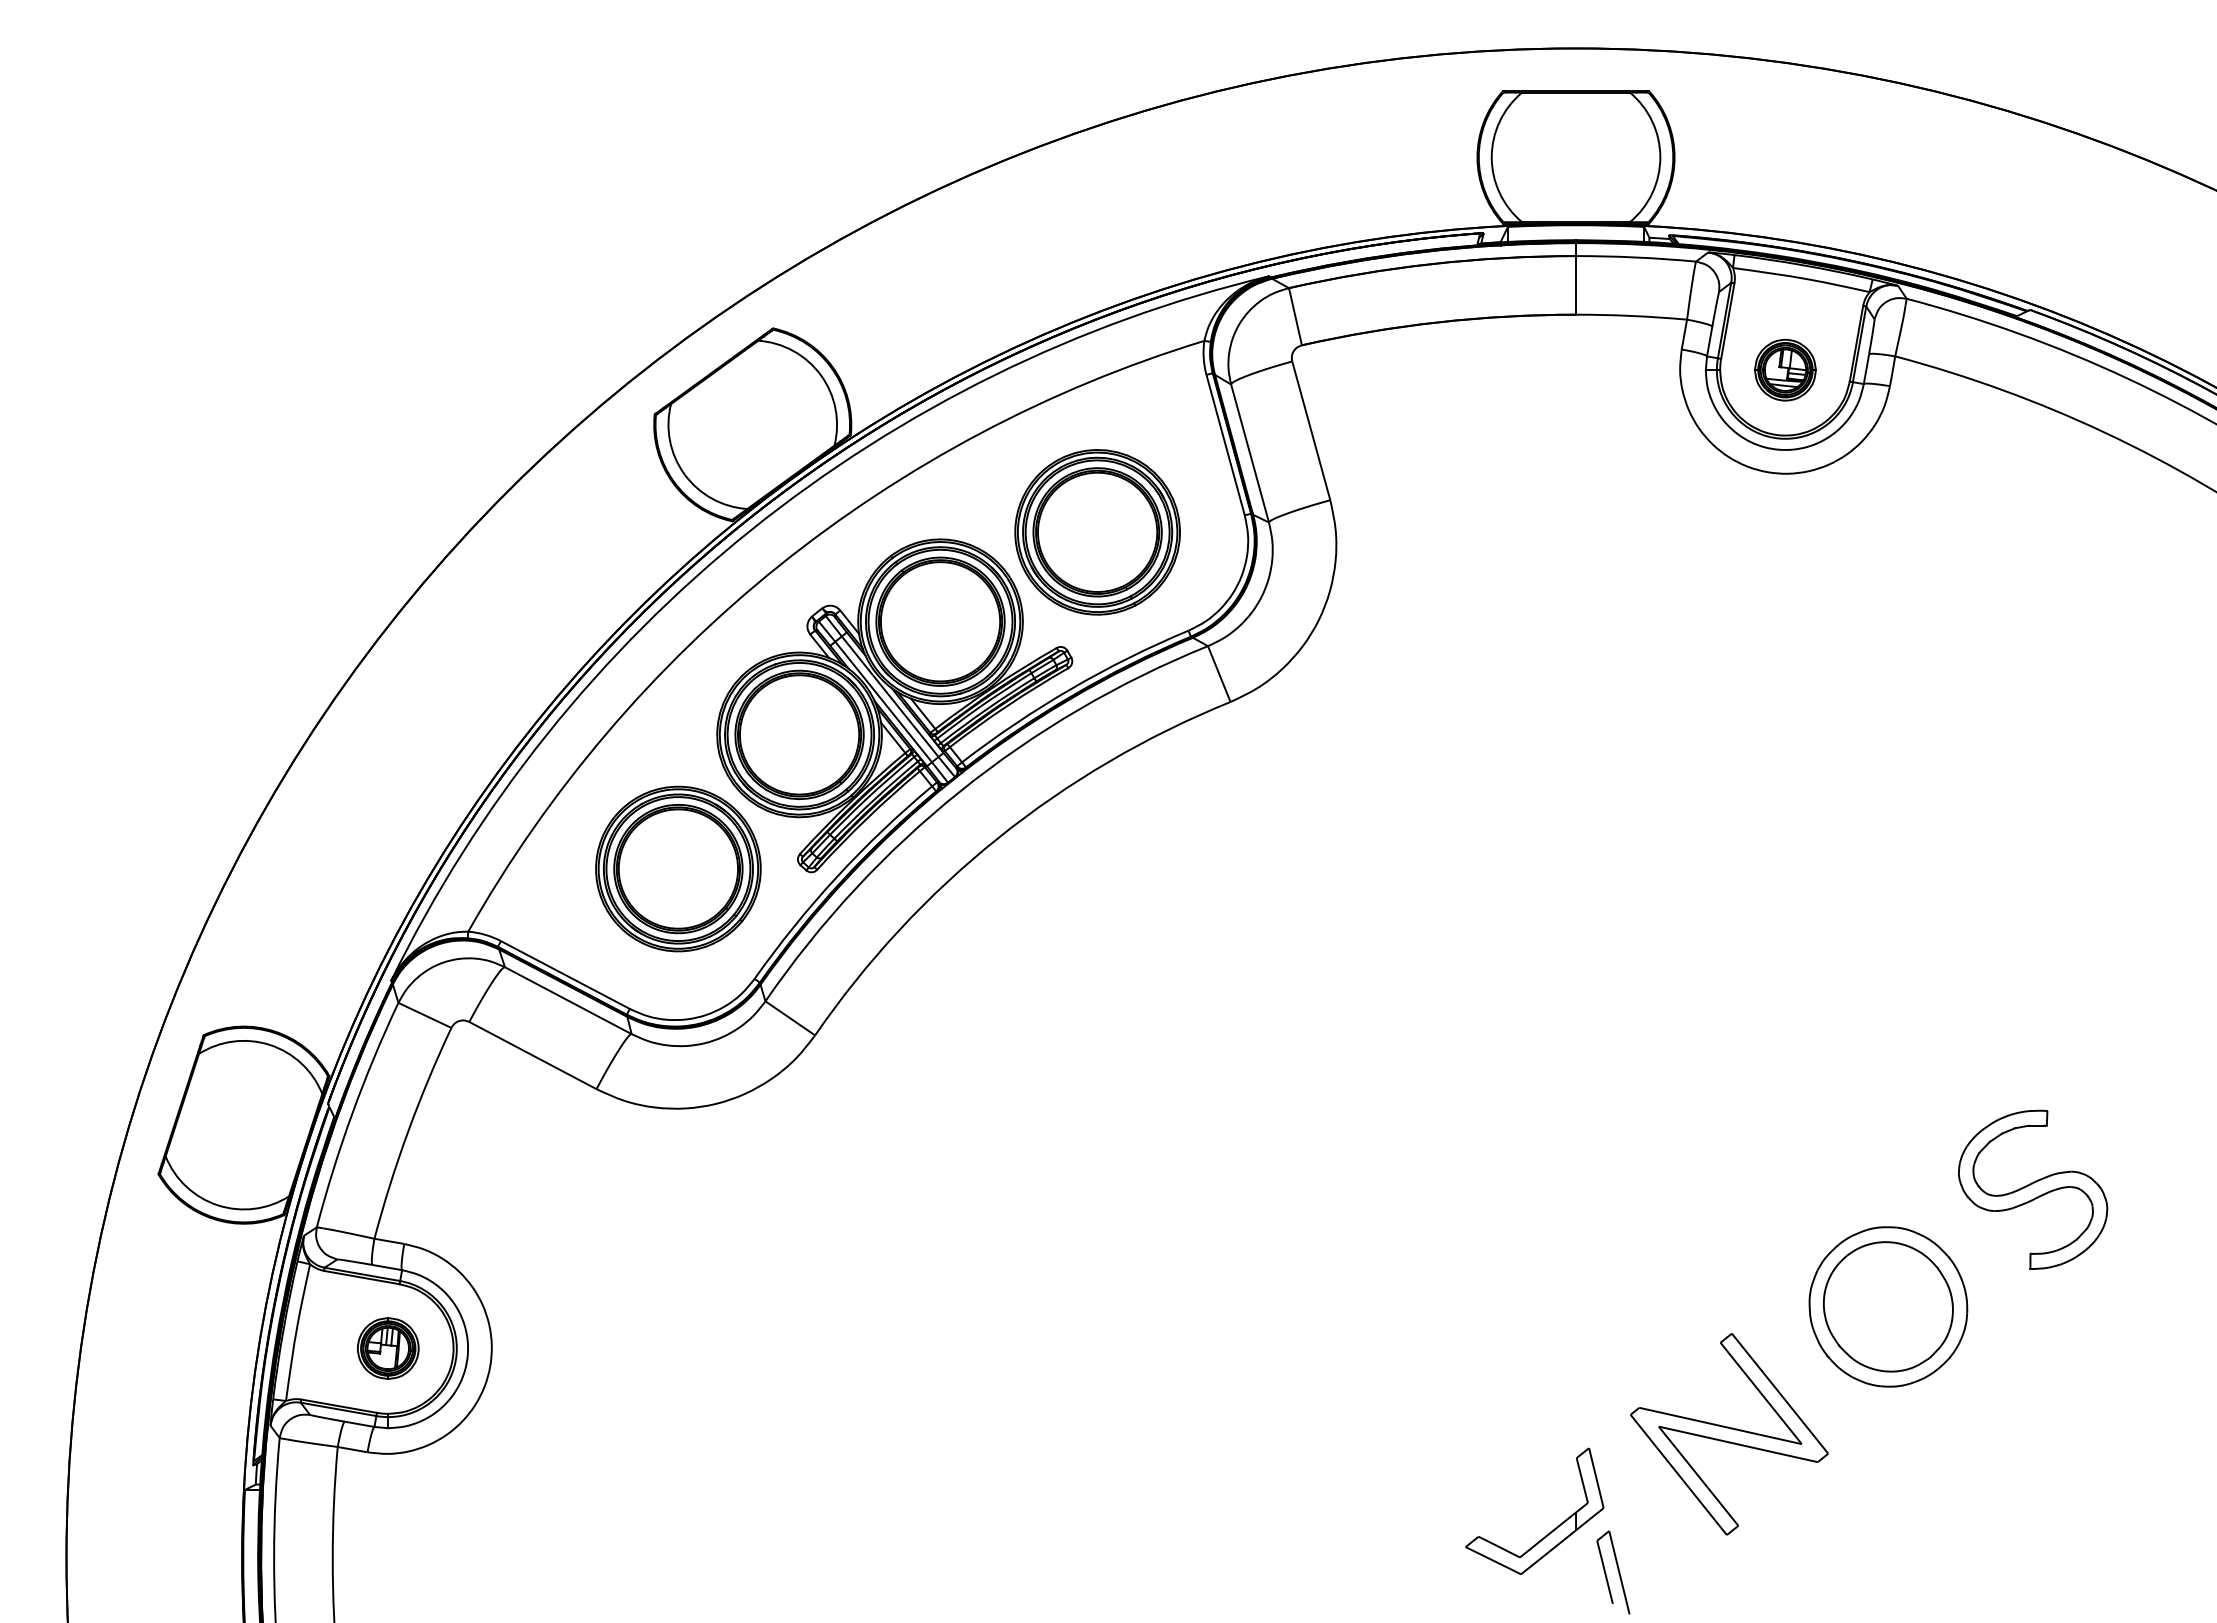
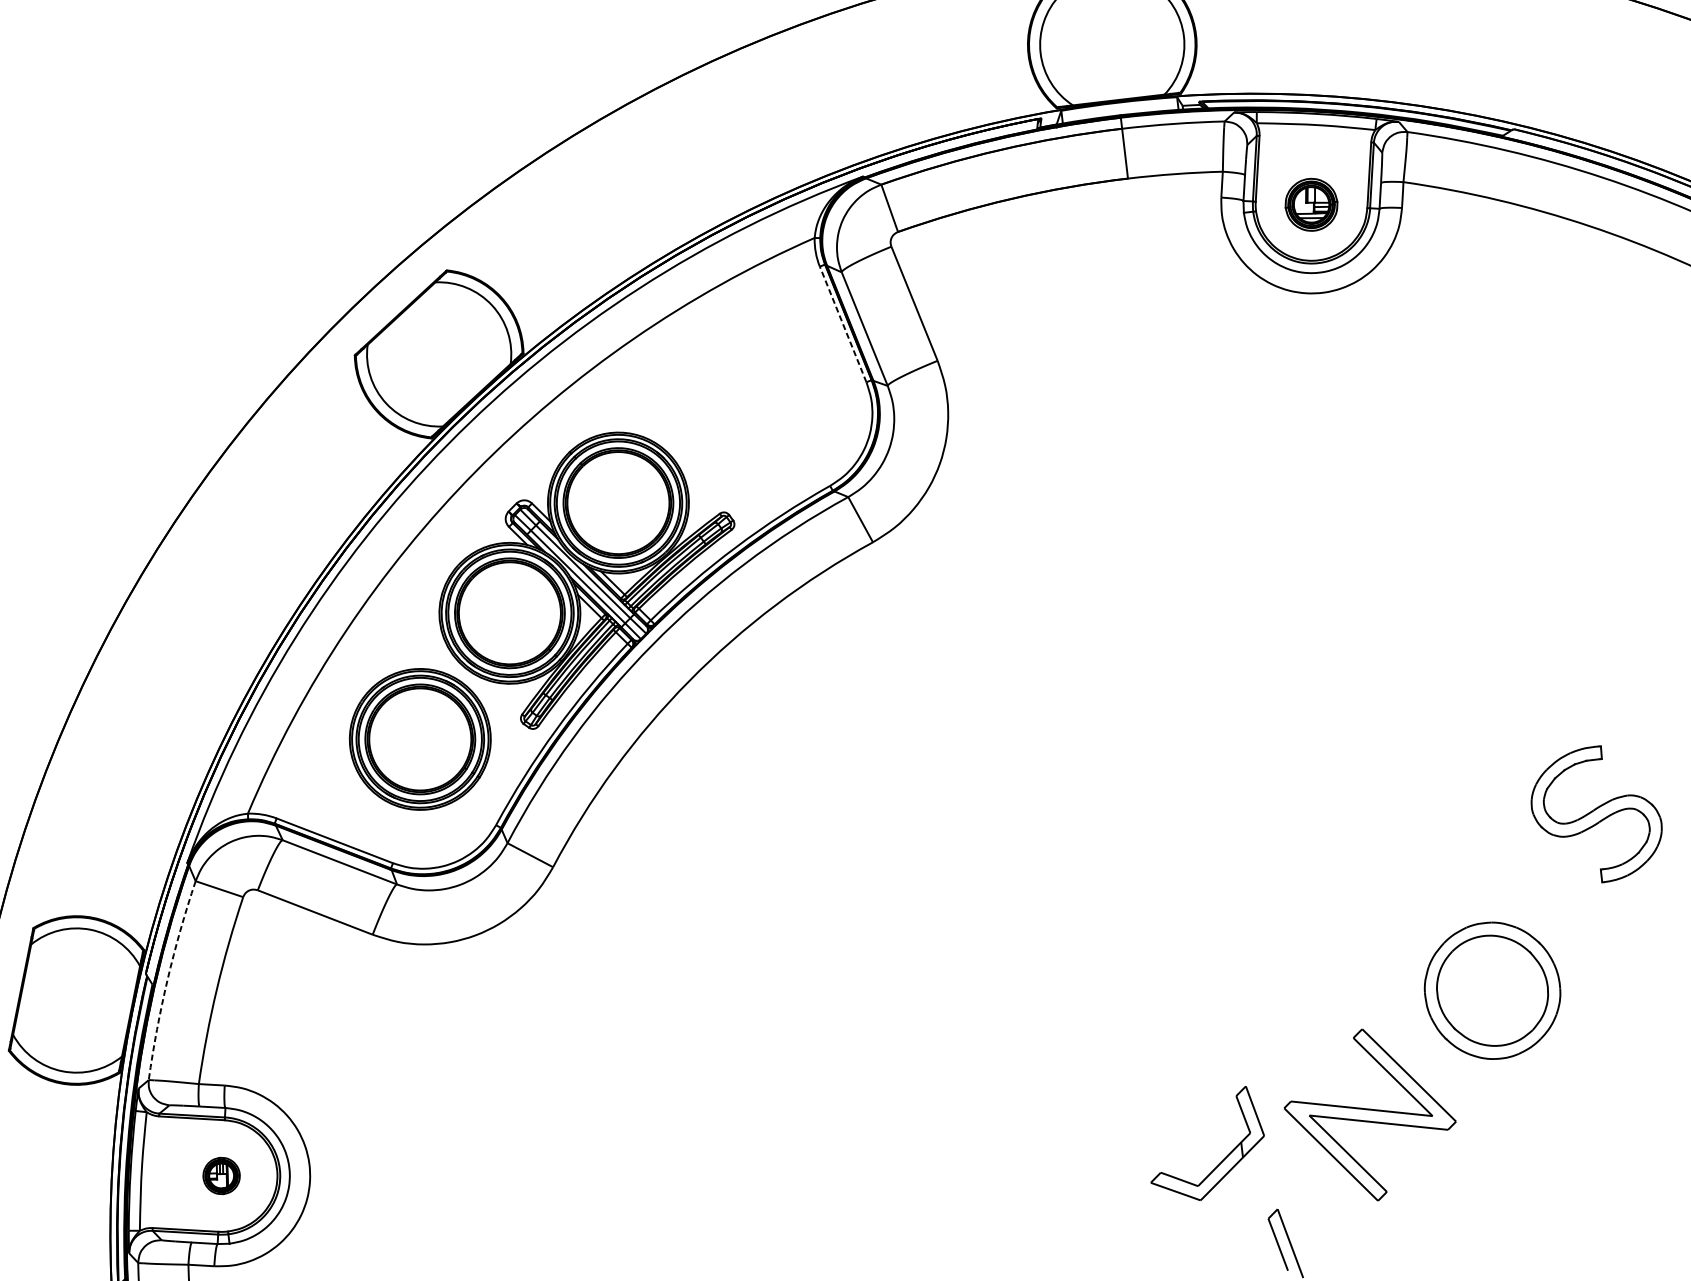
line: (1225, 445) -> (843, 324), solid -> dashed
part: (1097, 532) -> (742, 411), removed
arc: (352, 1113) -> (167, 979), solid -> dashed
part: (2033, 1189) -> (1596, 814), moved
part: (388, 1348) -> (221, 1175), size x0.7
part: (1551, 1530) -> (1222, 1160), moved

